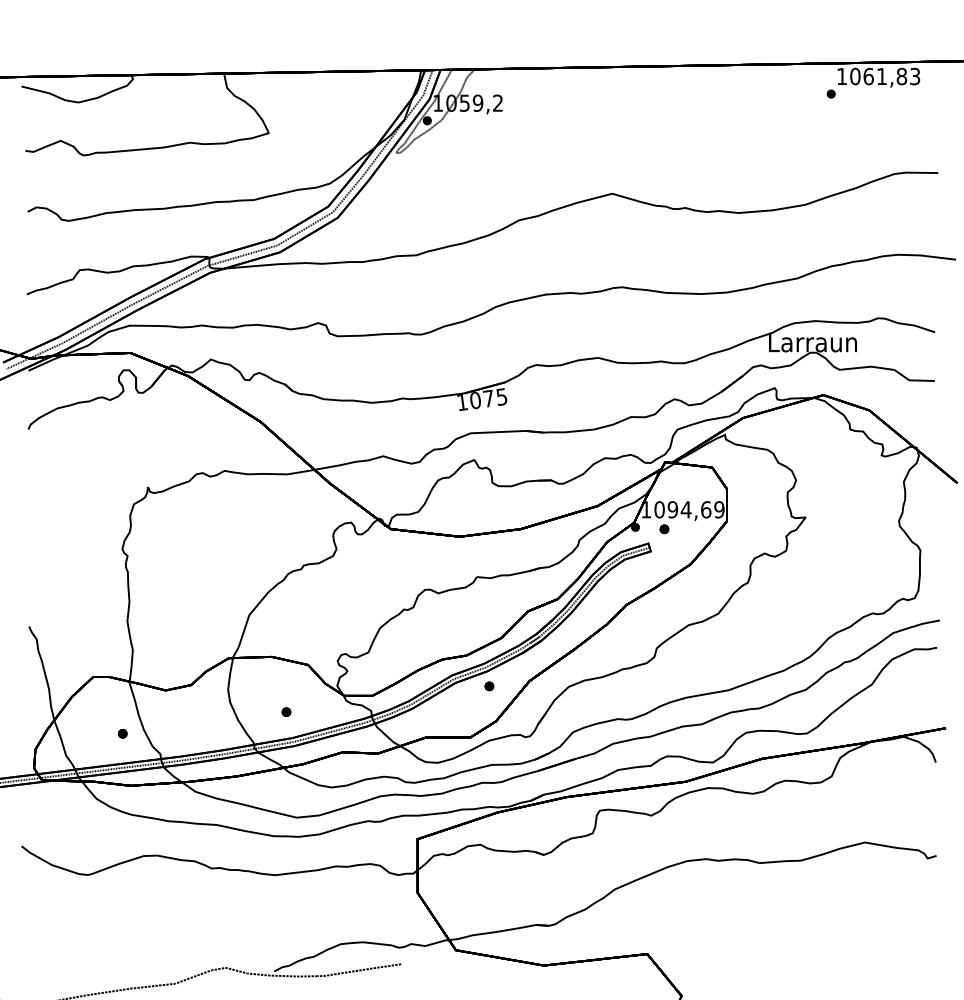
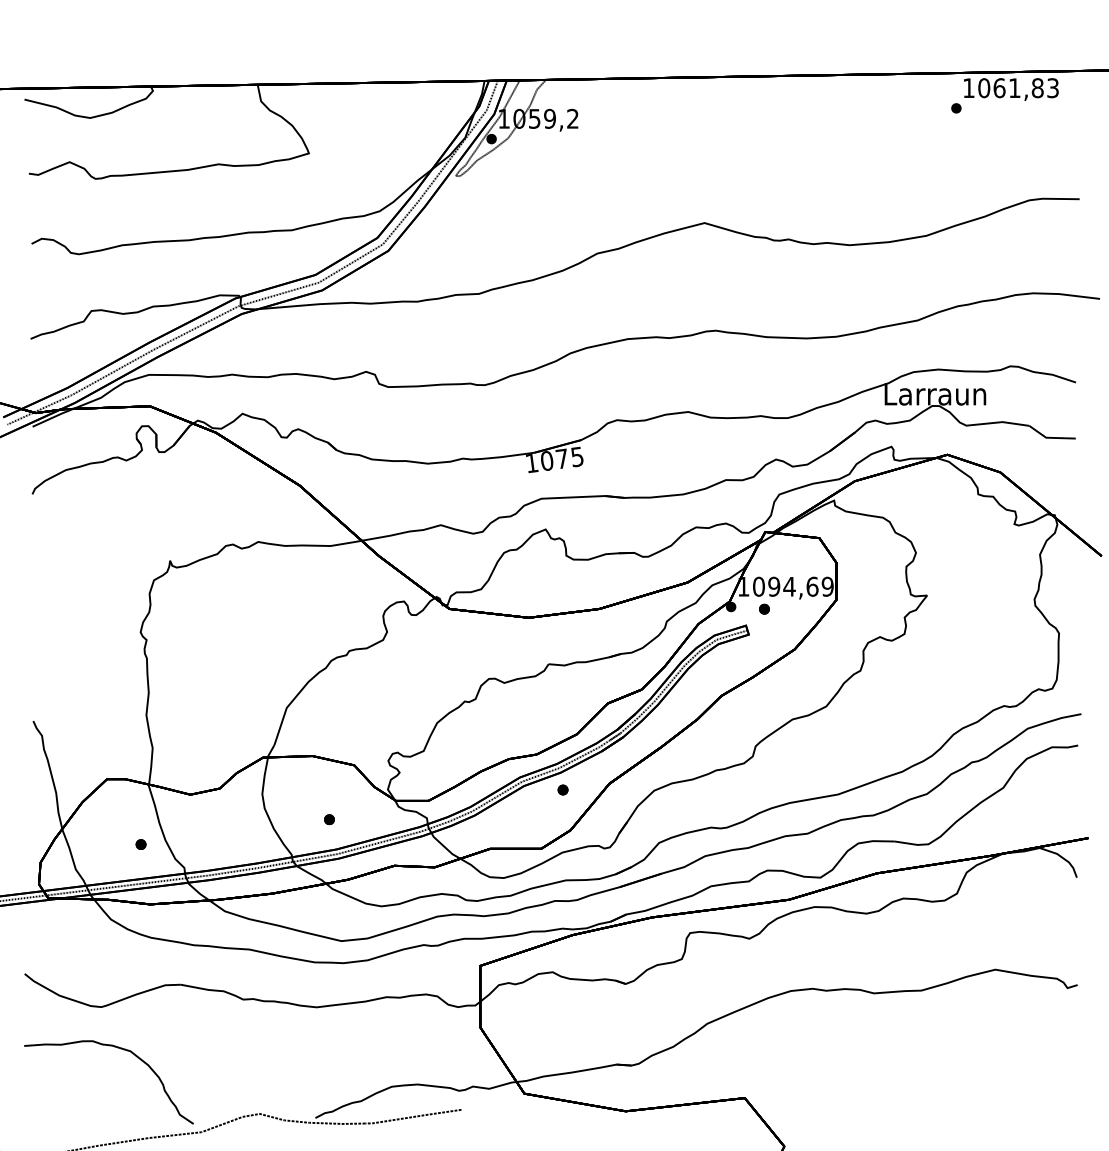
curve: (104, 911) -> (120, 1049), added

